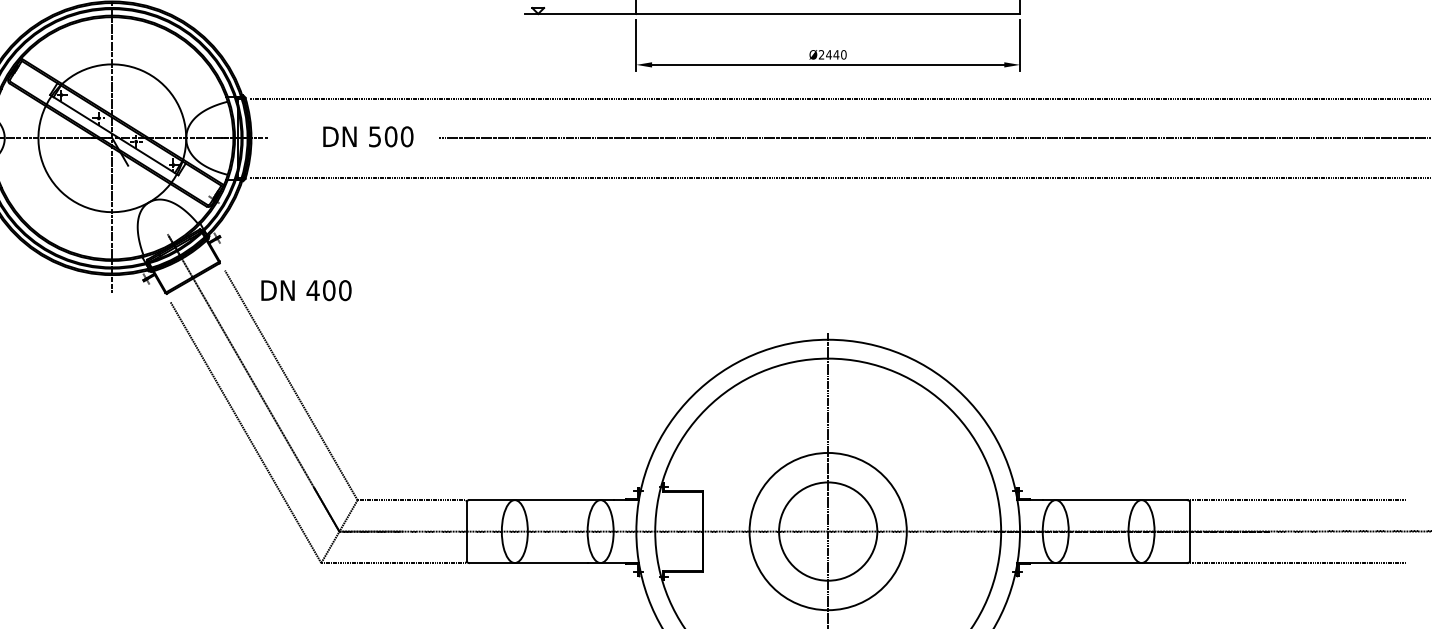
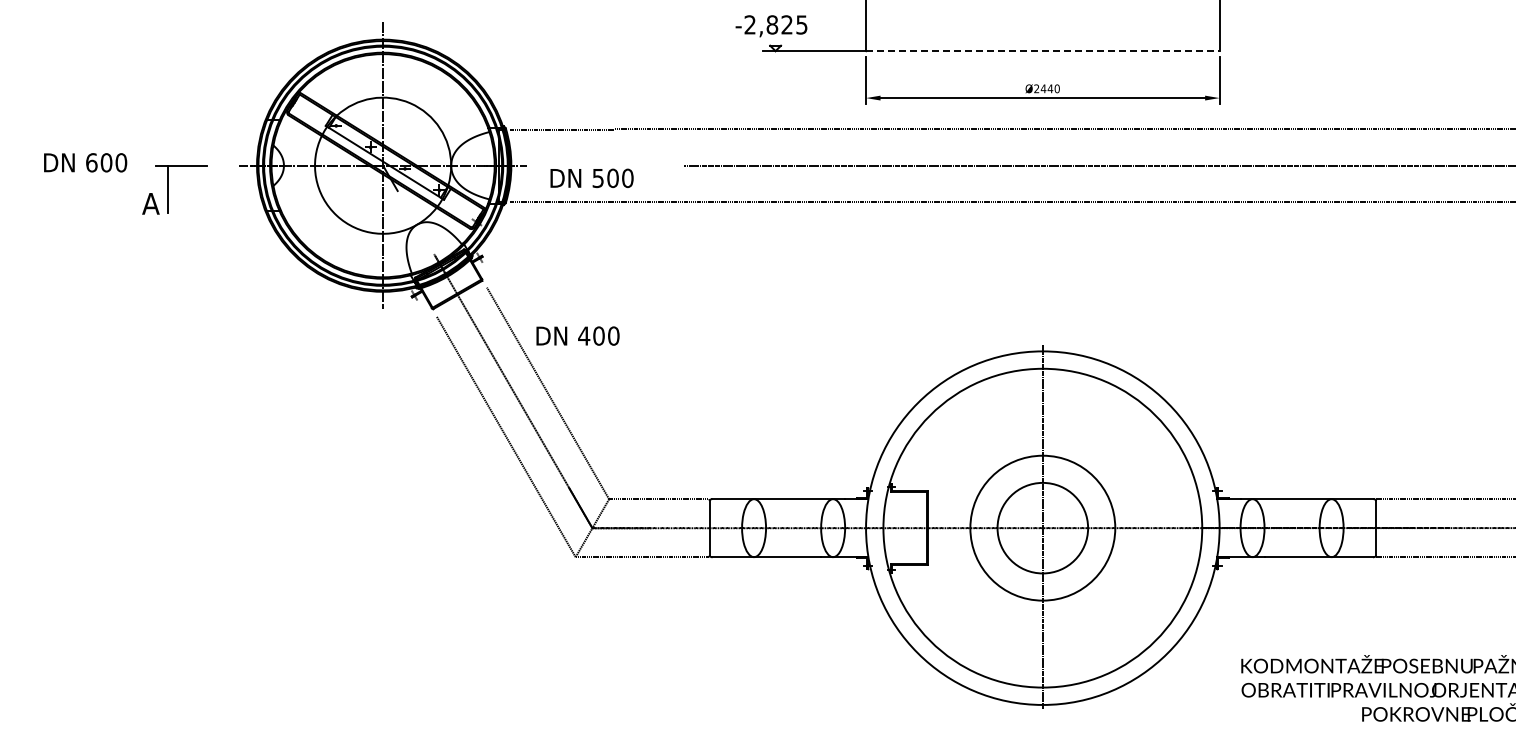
line: (827, 14) -> (1042, 51), solid -> dashed
text: (367, 136) -> (591, 178), moved
text: (305, 289) -> (577, 335), moved

